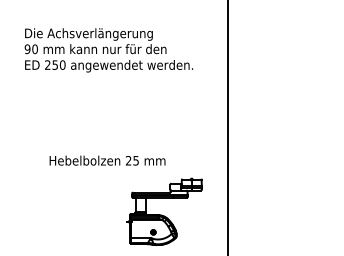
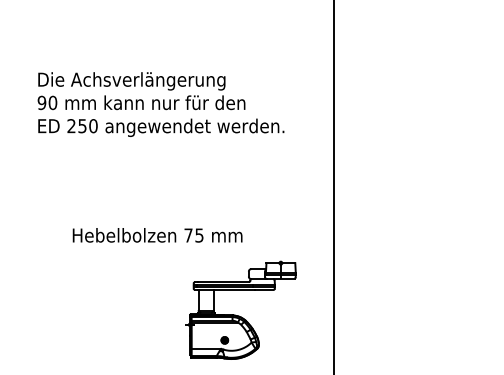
text: (108, 50) -> (160, 104), moved
text: (128, 160) -> (188, 235), 25 -> 75

